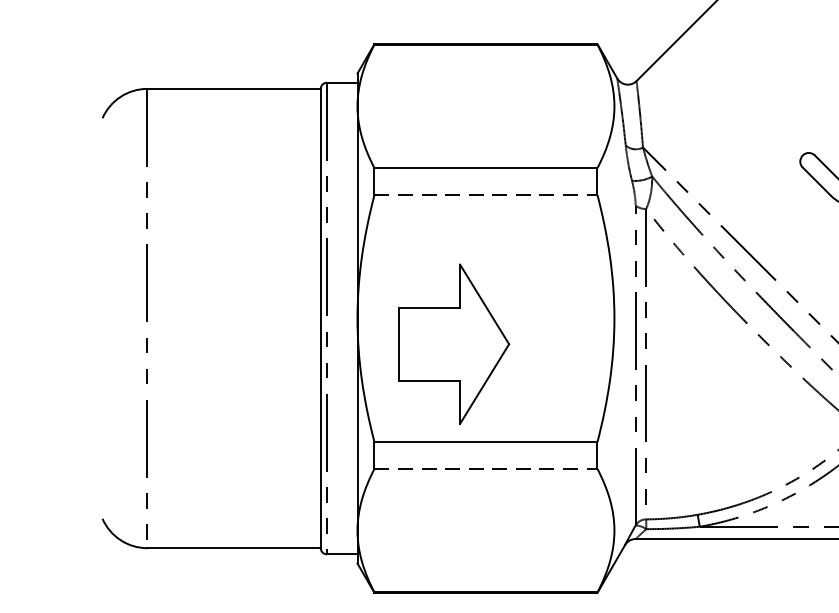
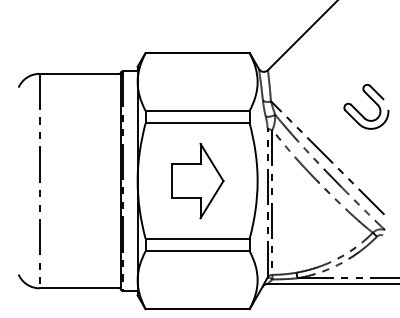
line: (487, 195) -> (198, 123), dashed -> solid
part: (453, 342) -> (197, 180), moved
line: (487, 469) -> (198, 251), dashed -> solid

